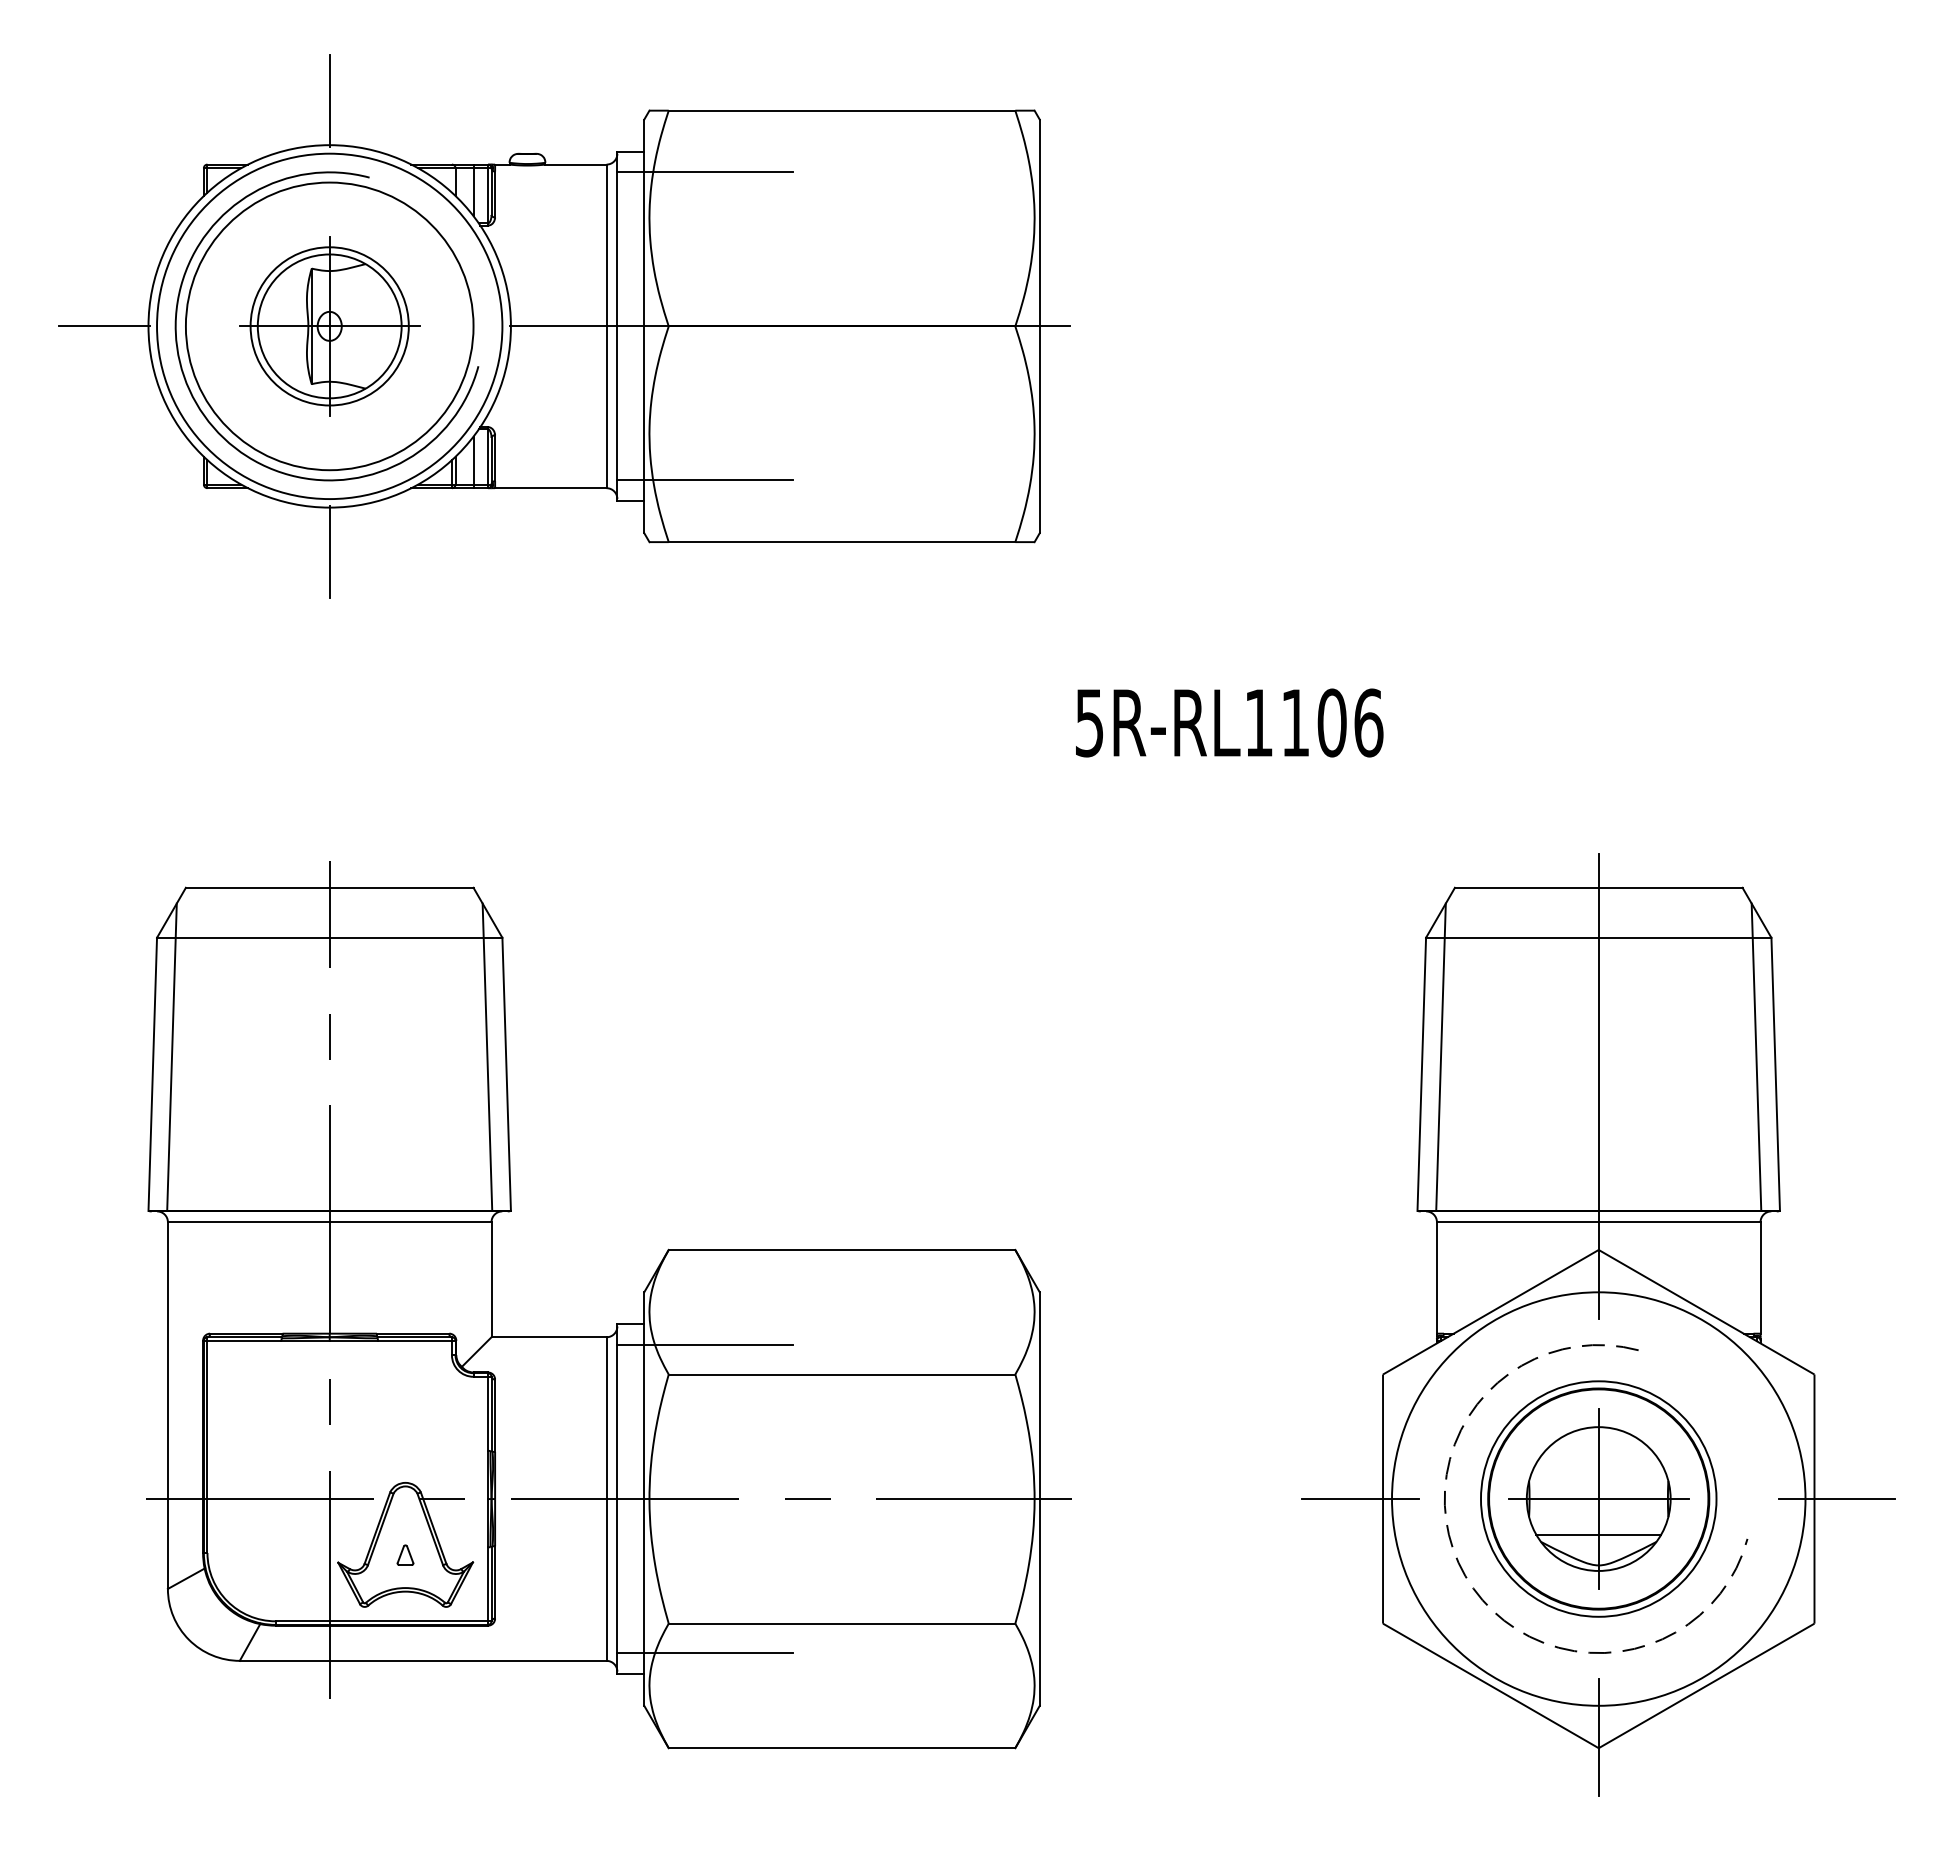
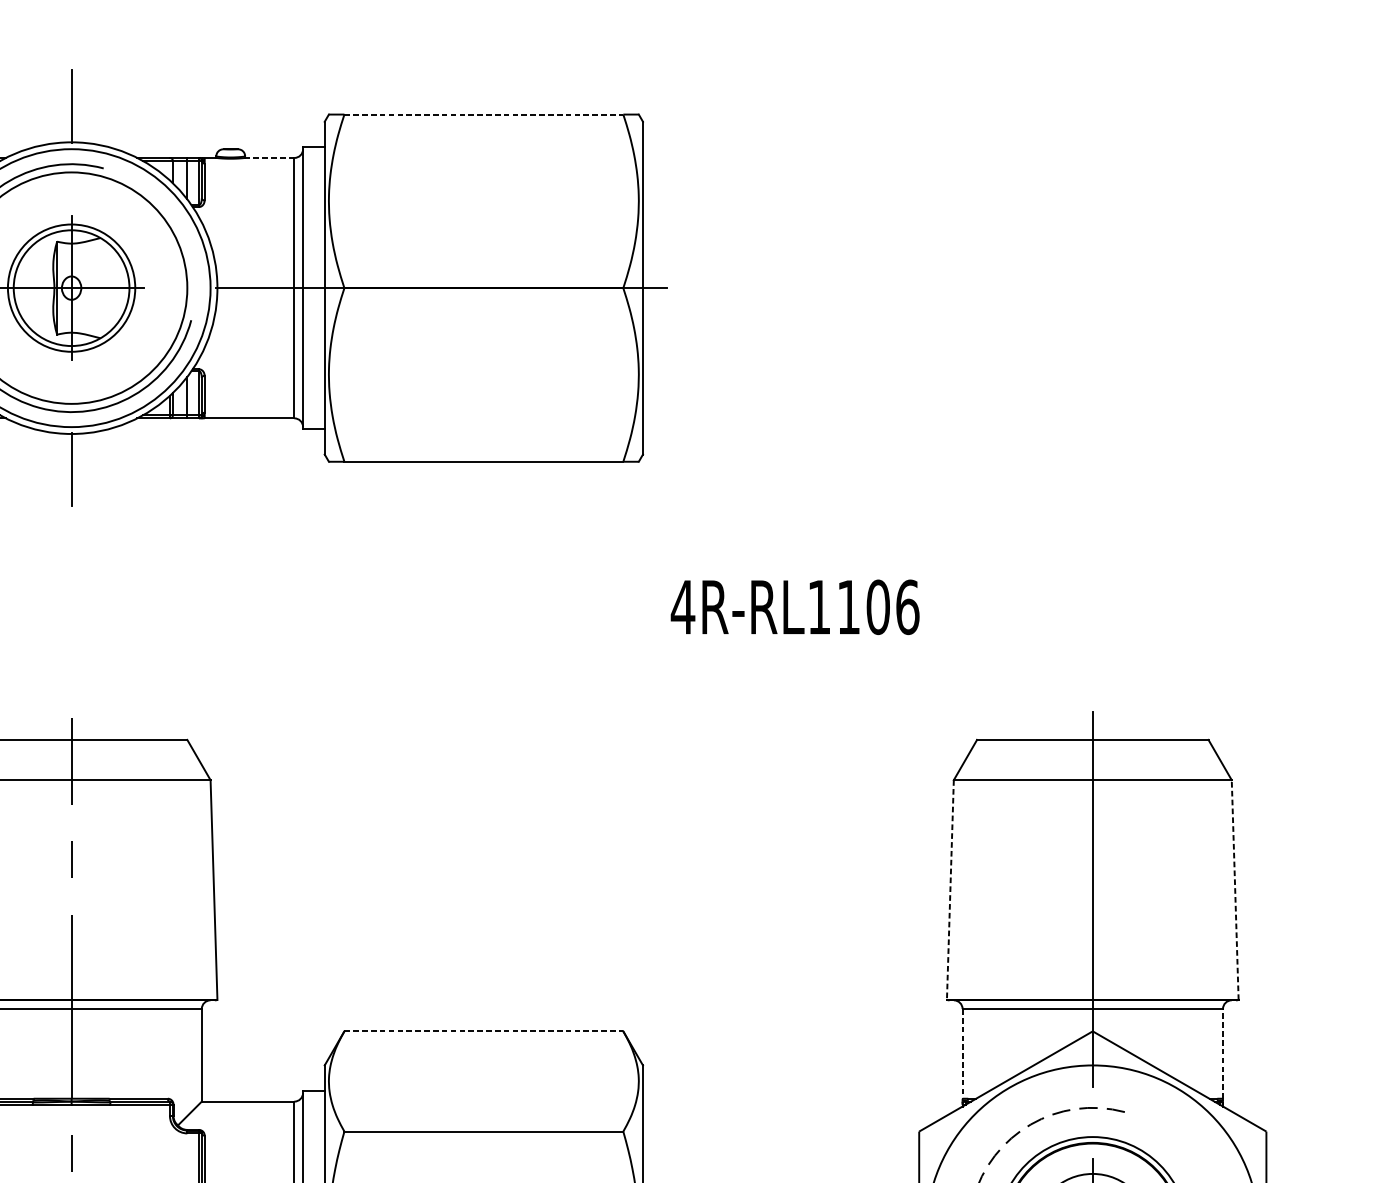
line: (842, 110) -> (484, 114), solid -> dashed
line: (576, 164) -> (270, 157), solid -> dashed
line: (704, 172) -> (373, 164), removed
line: (704, 480) -> (373, 412), removed
text: (1089, 723) -> (683, 607), 5R-RL1106 -> 4R-RL1106
line: (487, 1056) -> (198, 875), removed
line: (1440, 1056) -> (965, 875), removed
line: (1756, 1056) -> (1219, 875), removed
line: (1421, 1074) -> (950, 890), solid -> dashed
line: (1775, 1074) -> (1235, 890), solid -> dashed
line: (842, 1249) -> (484, 1030), solid -> dashed
line: (1436, 1277) -> (962, 1053), solid -> dashed
line: (1760, 1277) -> (1222, 1053), solid -> dashed
line: (704, 1345) -> (373, 1108), removed

